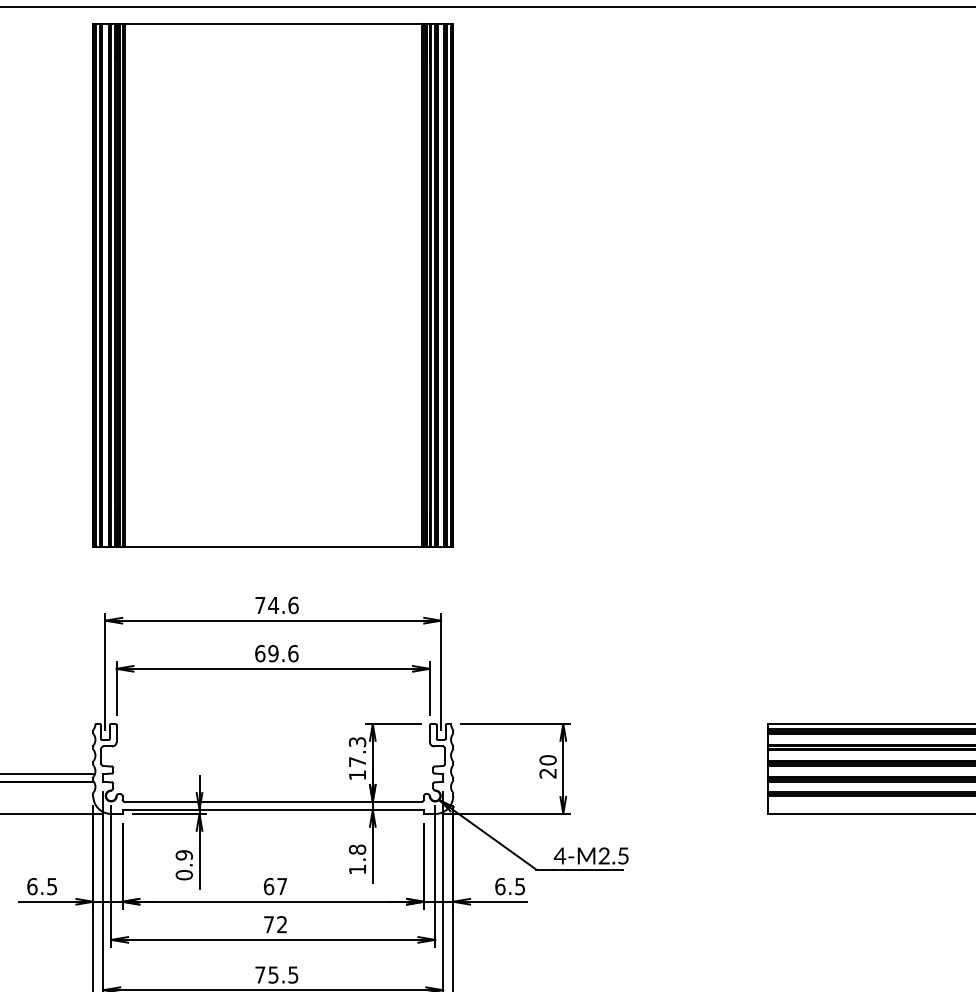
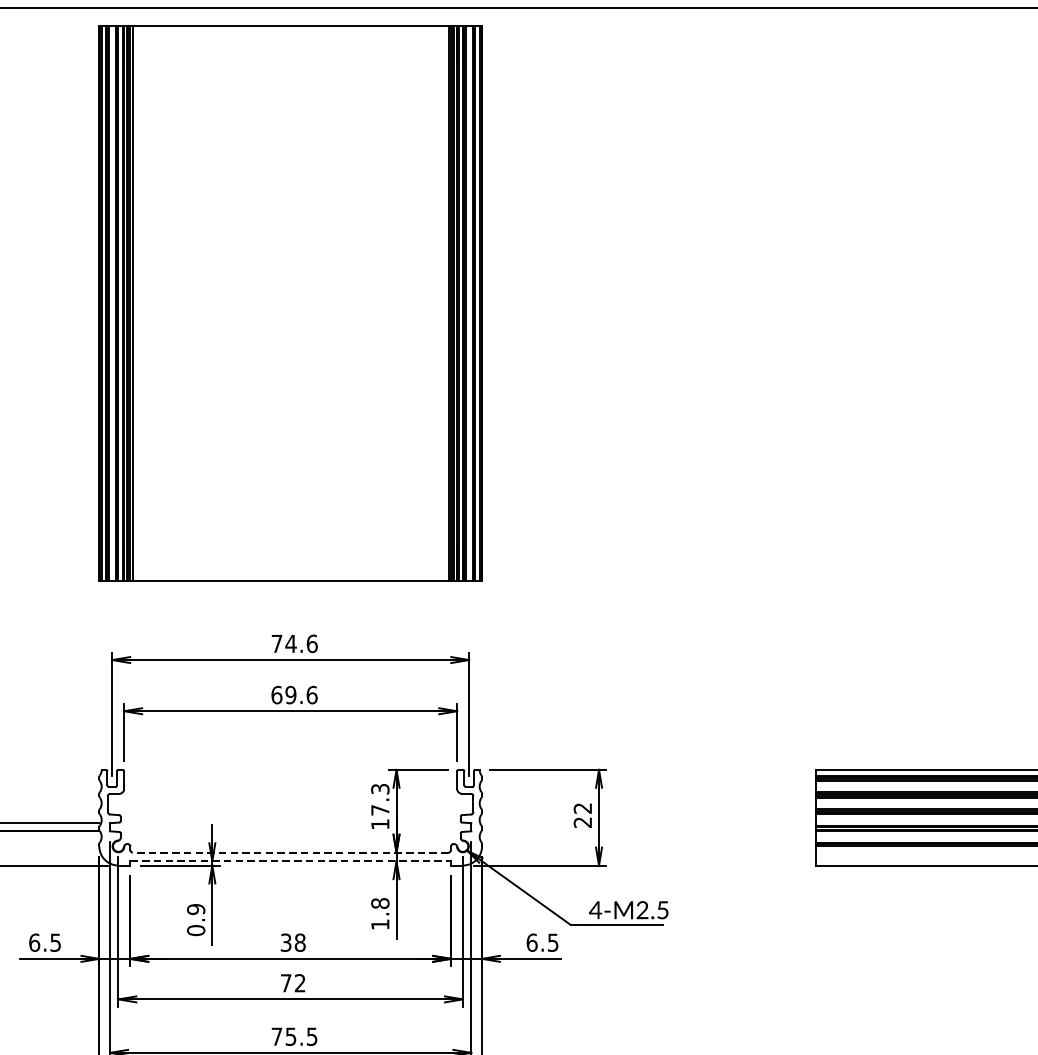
text: (547, 760) -> (582, 808), 20 -> 22
line: (273, 801) -> (290, 852), solid -> dashed
line: (273, 809) -> (290, 860), solid -> dashed
text: (275, 886) -> (293, 942), 67 -> 38

